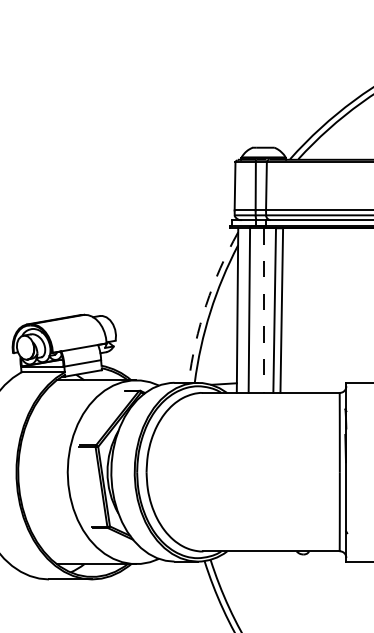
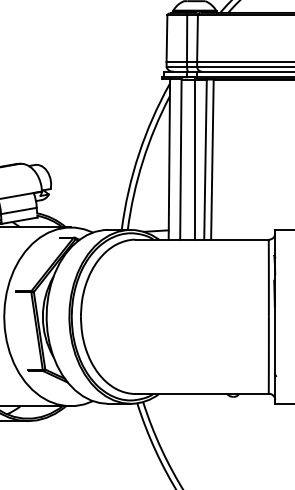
arc: (206, 305) -> (139, 154), dashed -> solid
line: (263, 311) -> (194, 160), dashed -> solid

